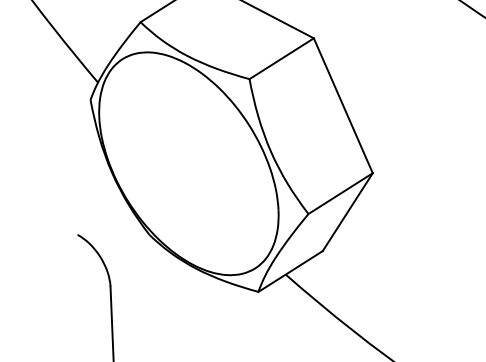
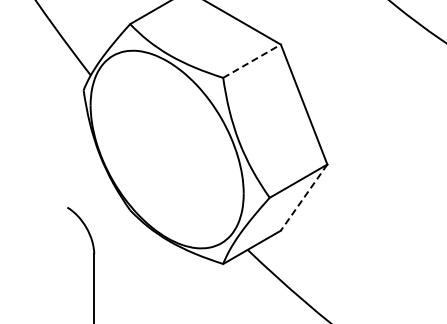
line: (282, 59) -> (252, 61), solid -> dashed
line: (347, 213) -> (303, 198), solid -> dashed

